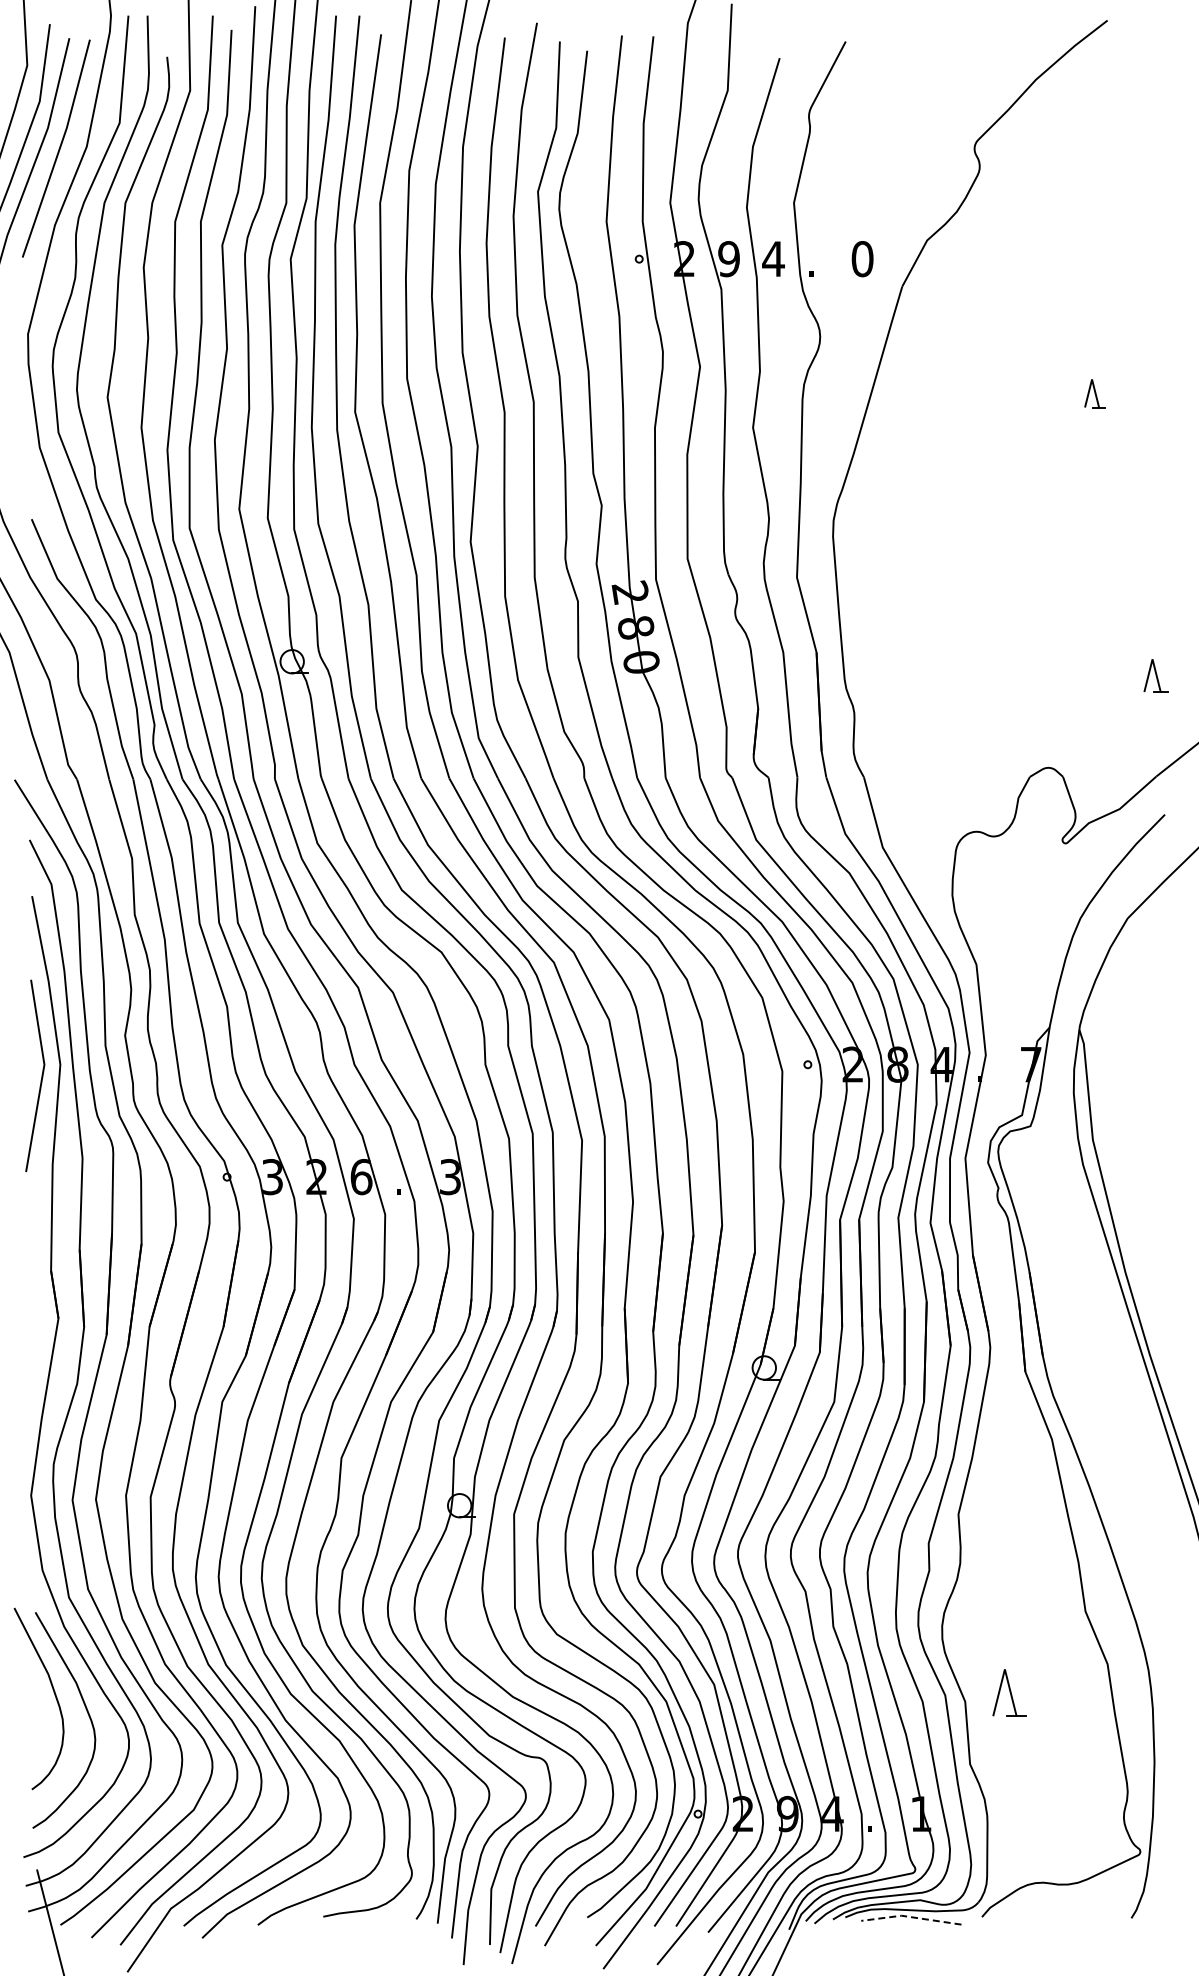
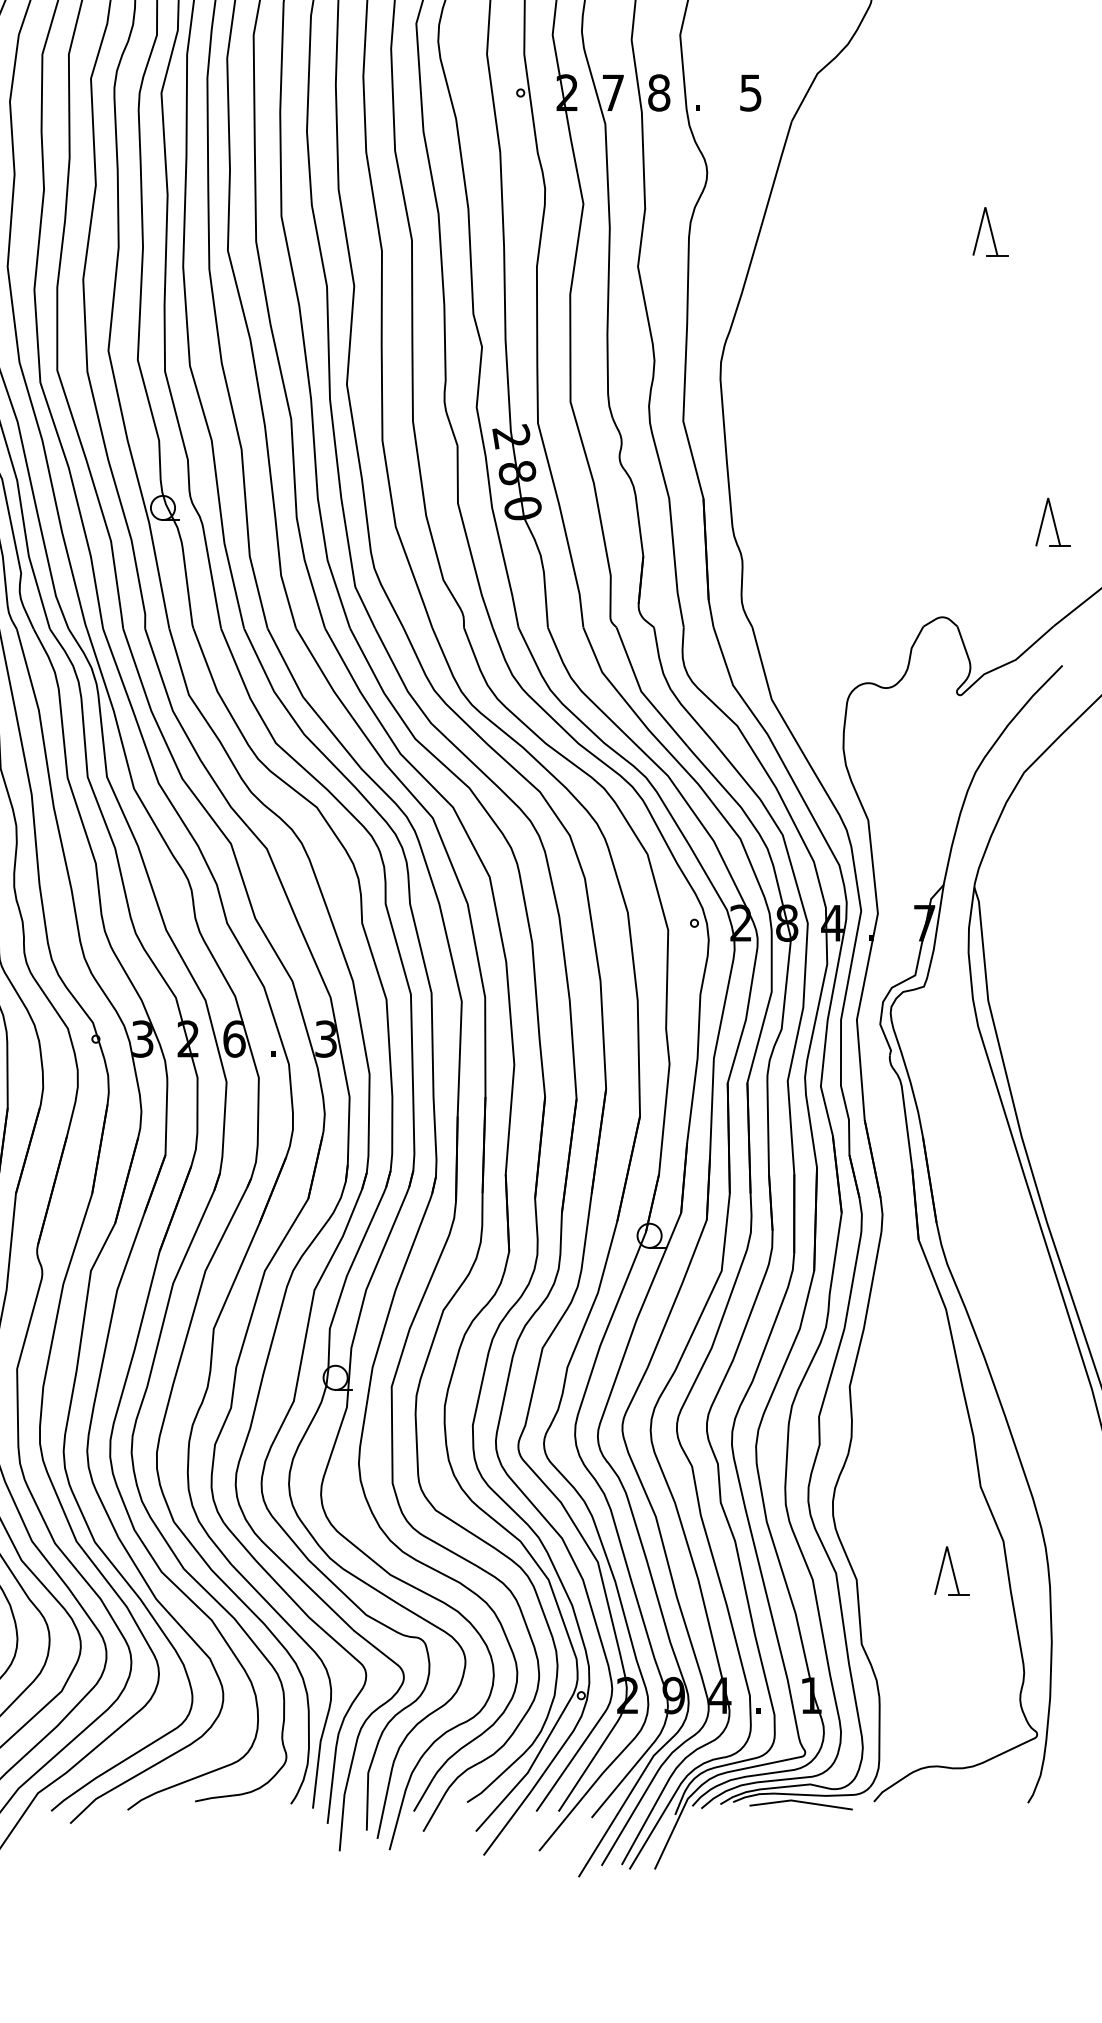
text: (728, 259) -> (612, 93), 9 -> 7
text: (773, 259) -> (659, 93), 4 -> 8
text: (862, 259) -> (750, 93), 0 -> 5
part: (1094, 393) -> (989, 231), size x1.67
part: (1155, 675) -> (1052, 522), size x1.43
part: (1009, 1692) -> (951, 1570), moved
line: (910, 1917) -> (800, 1802), dashed -> solid

